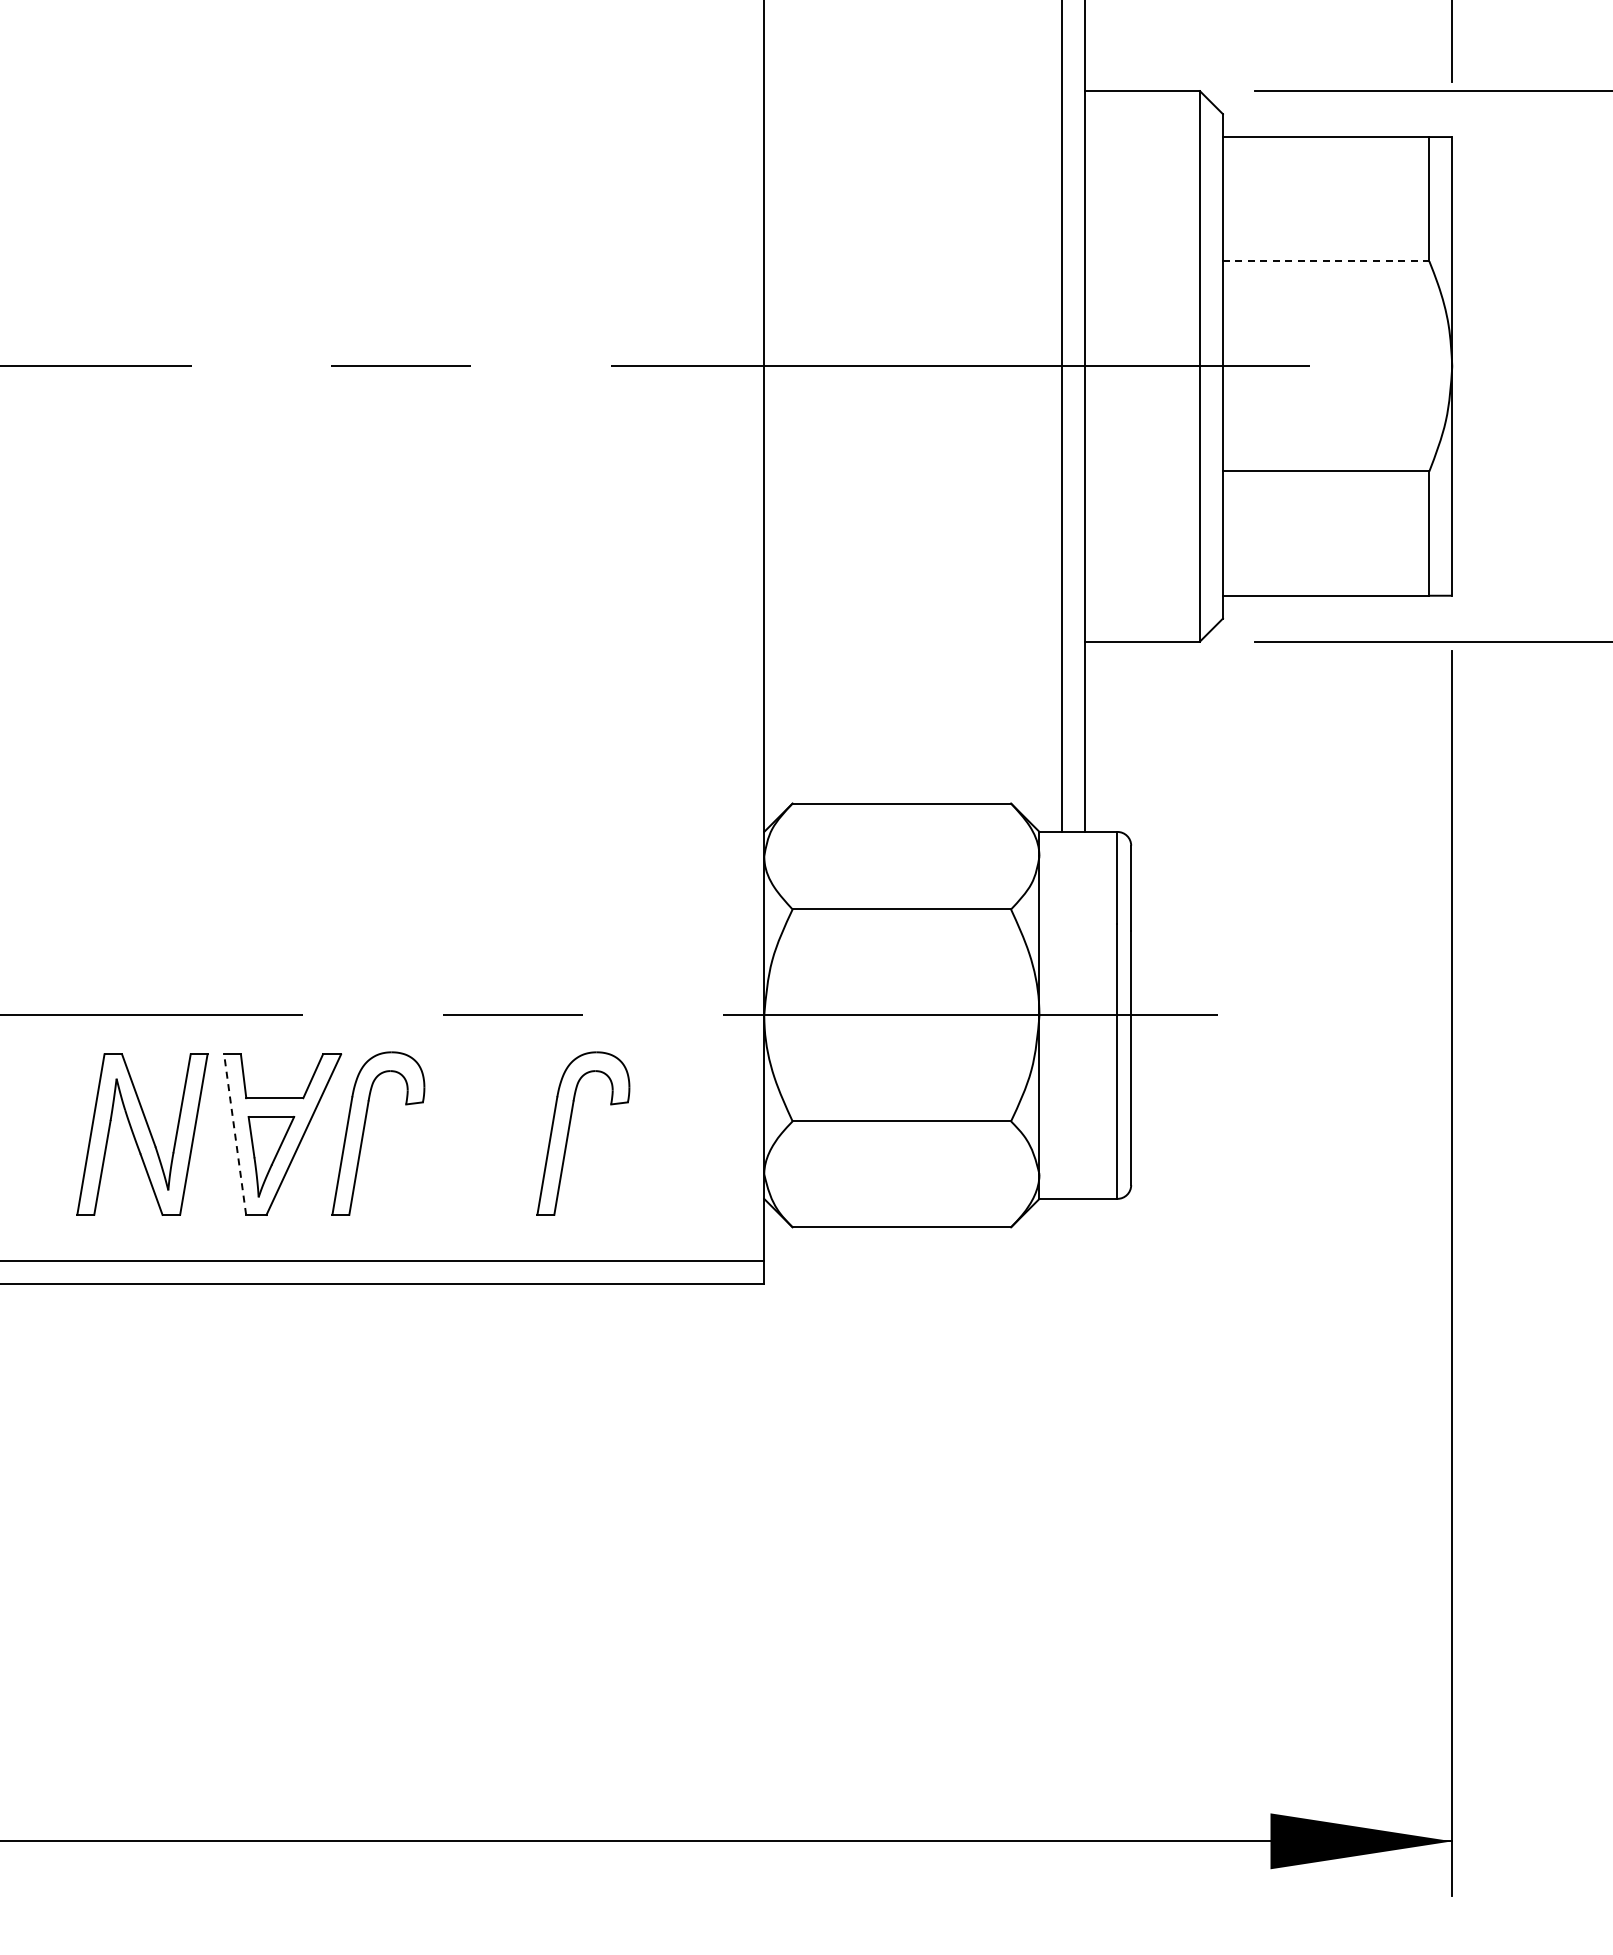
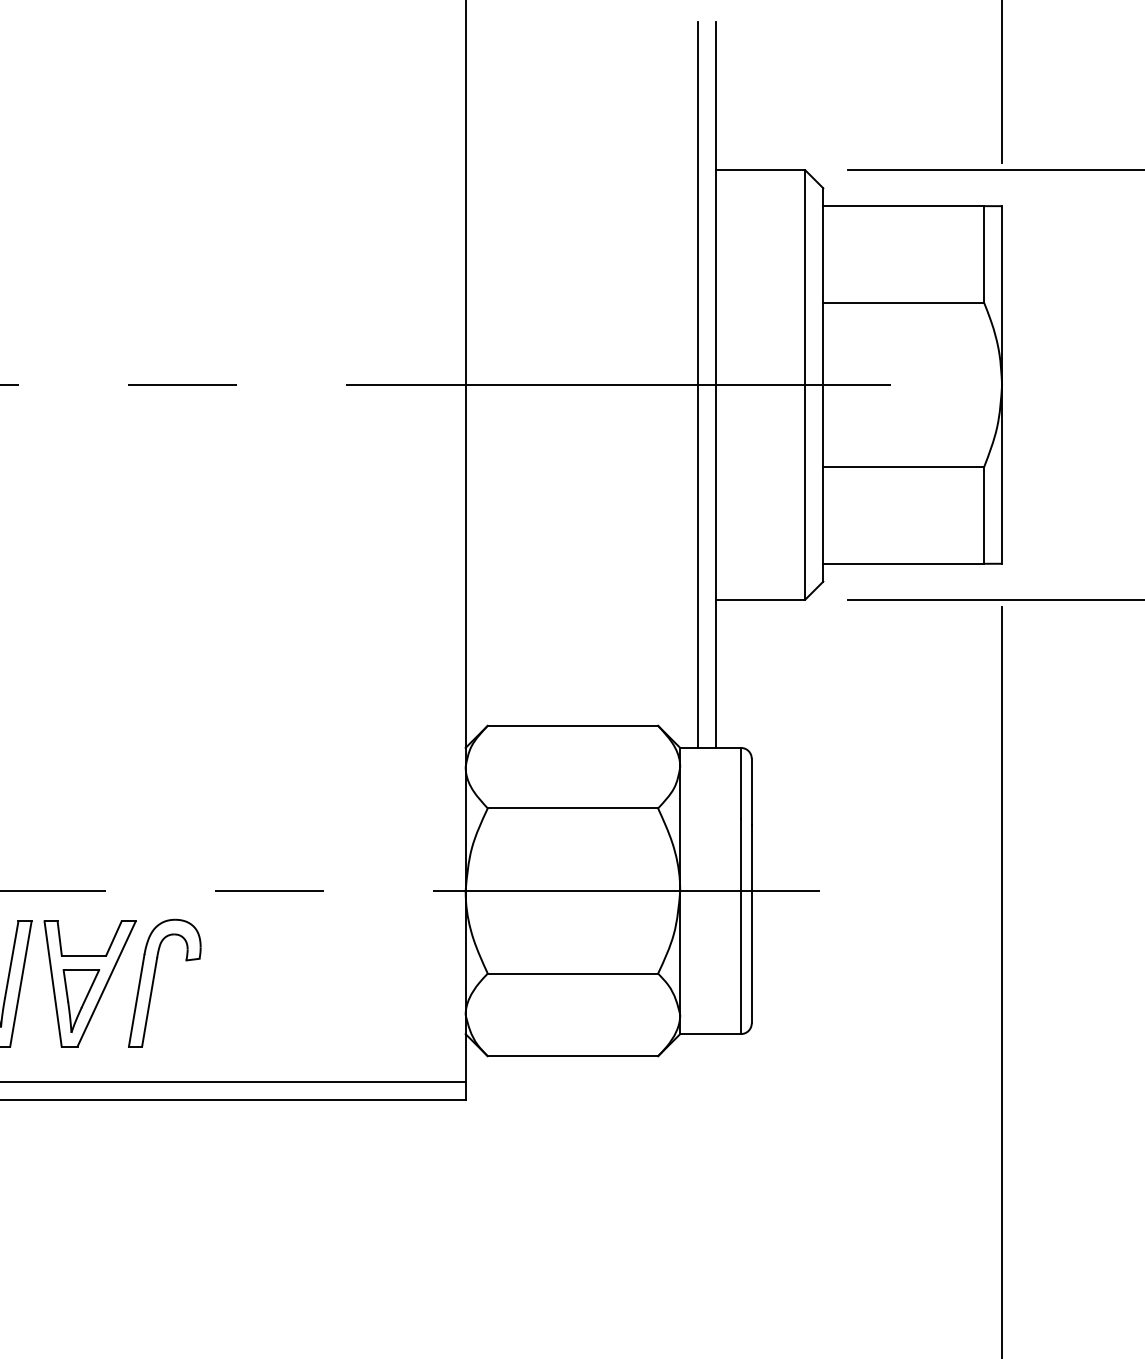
line: (1326, 261) -> (904, 303), dashed -> solid
part: (569, 1132) -> (313, 982), removed
line: (235, 1134) -> (53, 983), dashed -> solid

